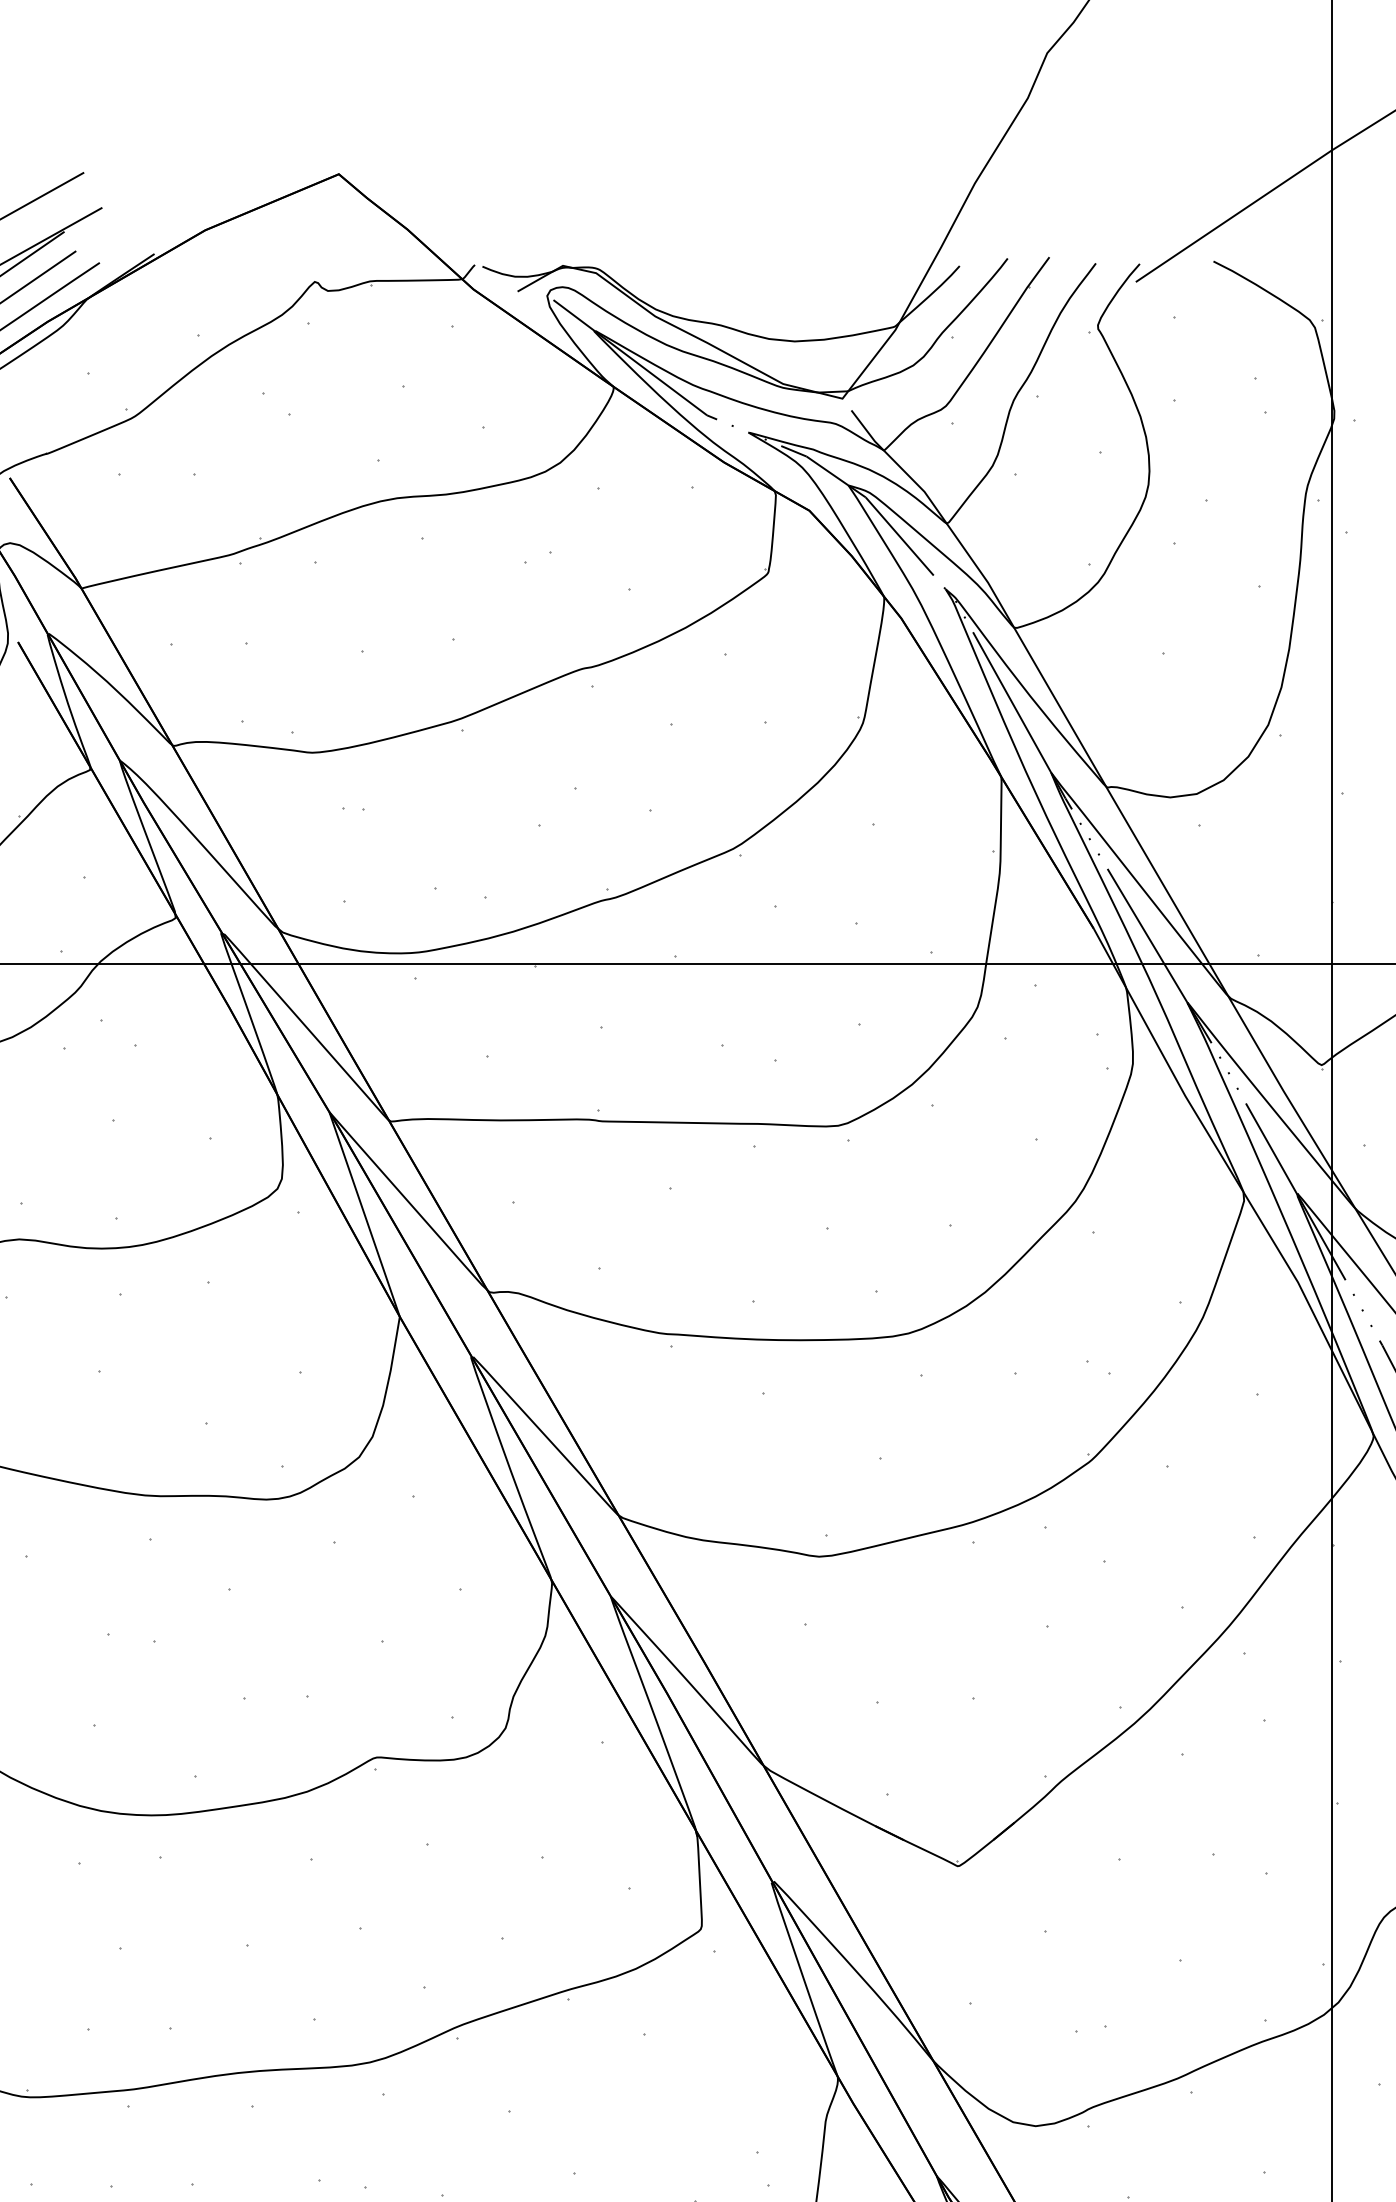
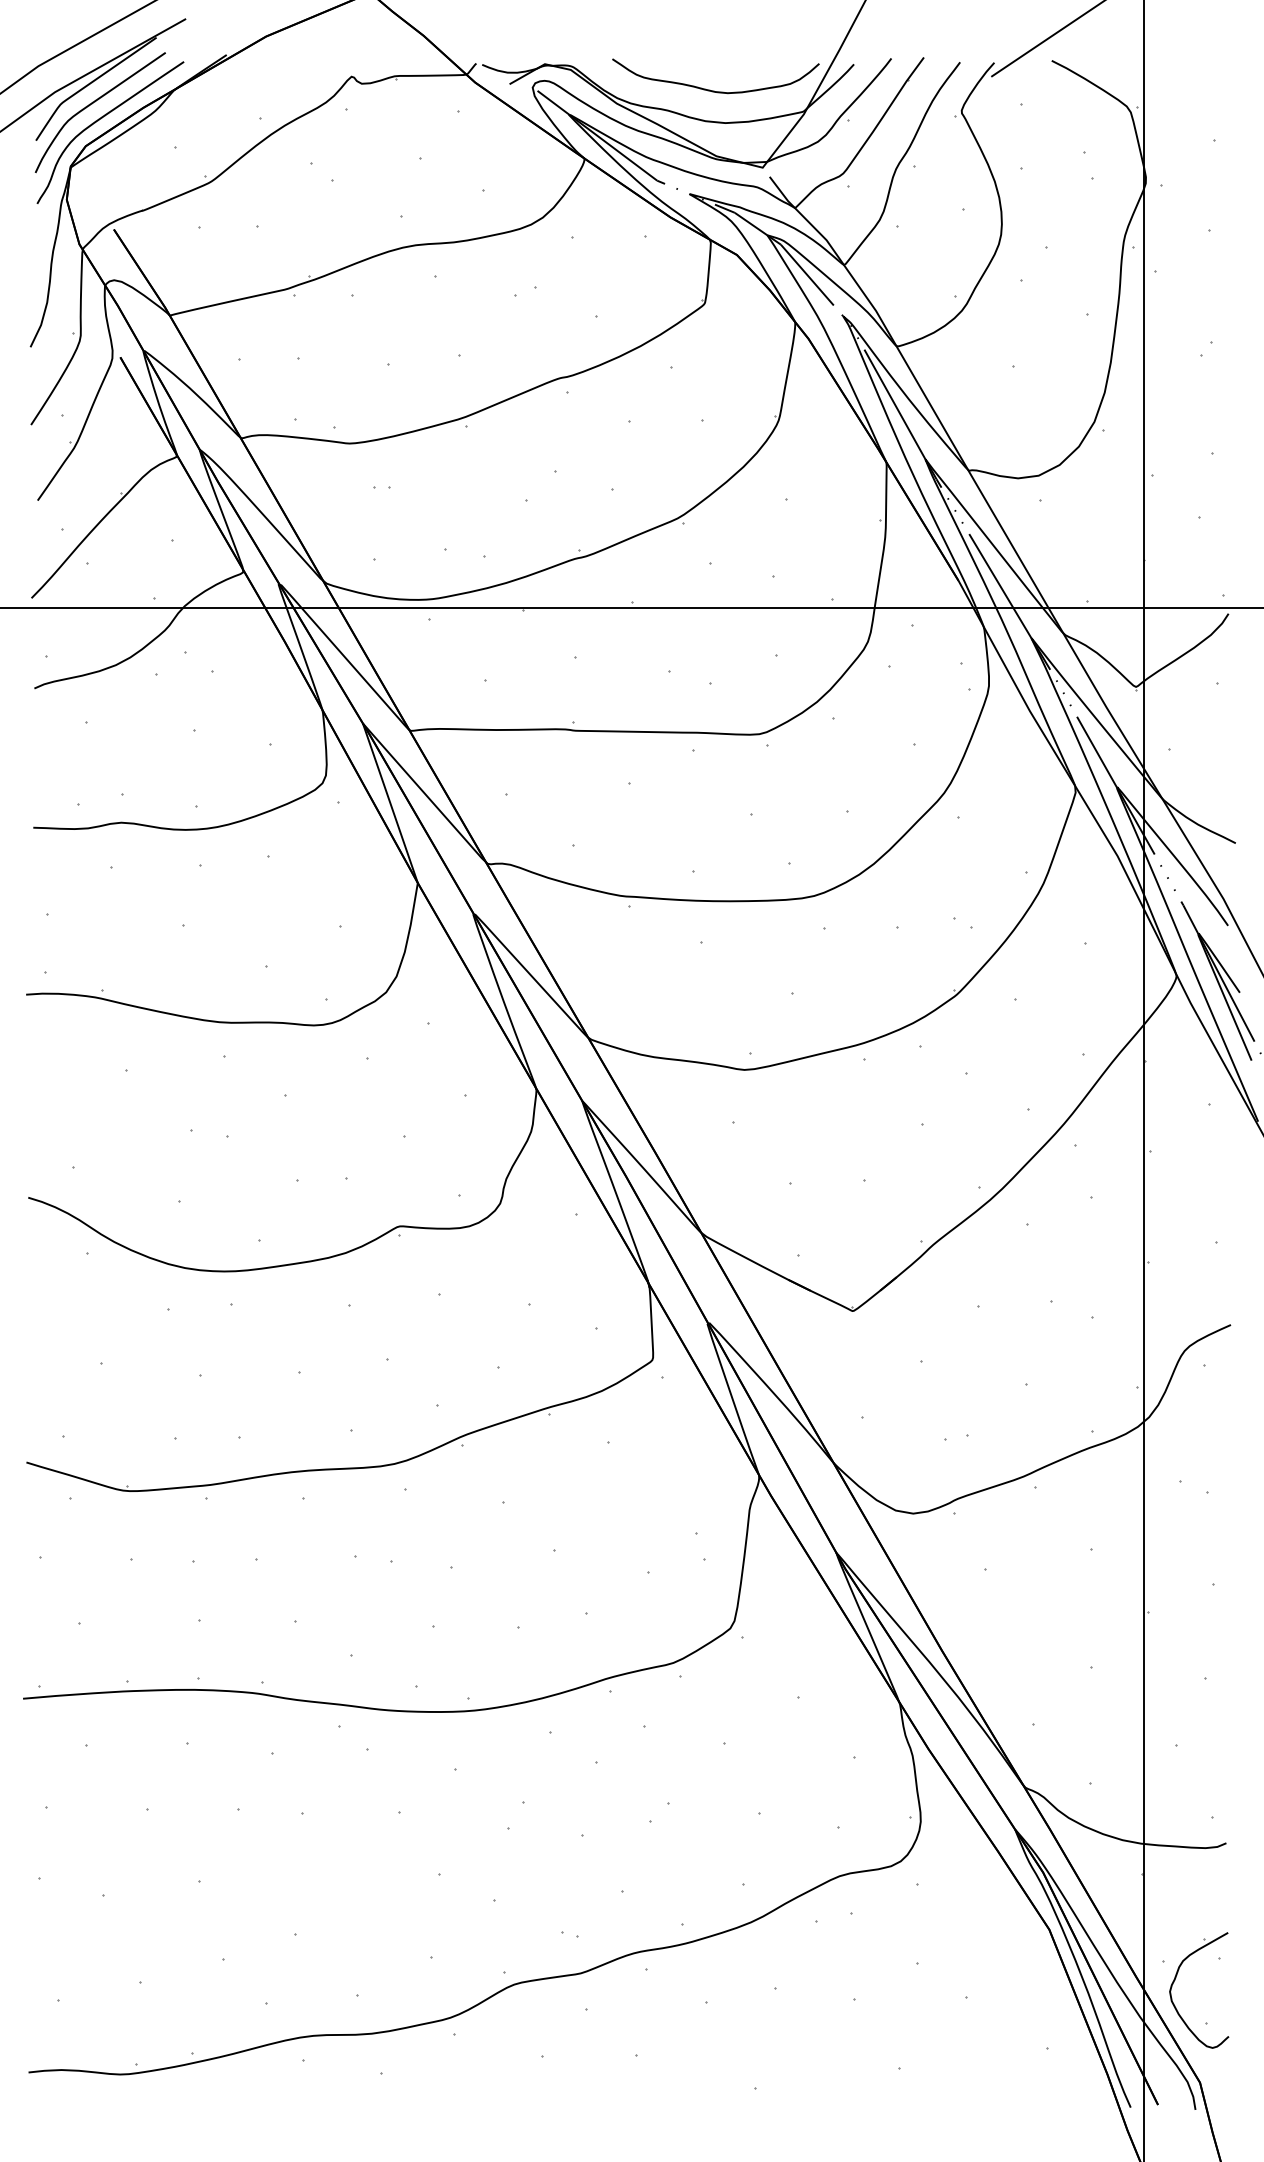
curve: (775, 298) -> (710, 89), added

